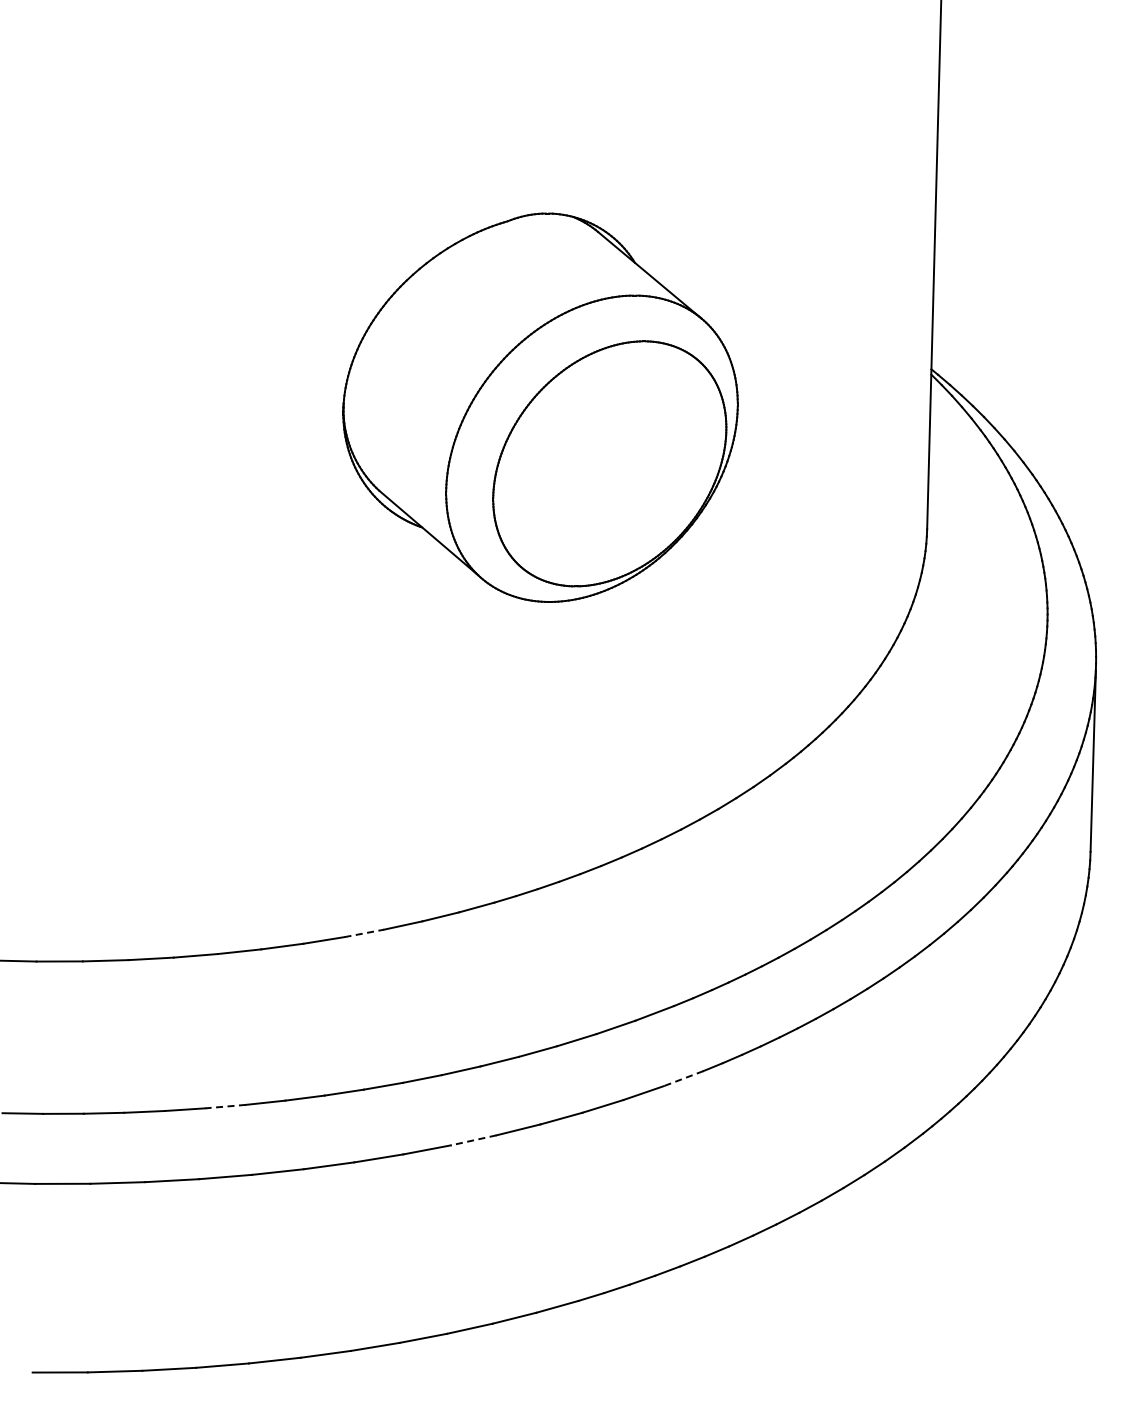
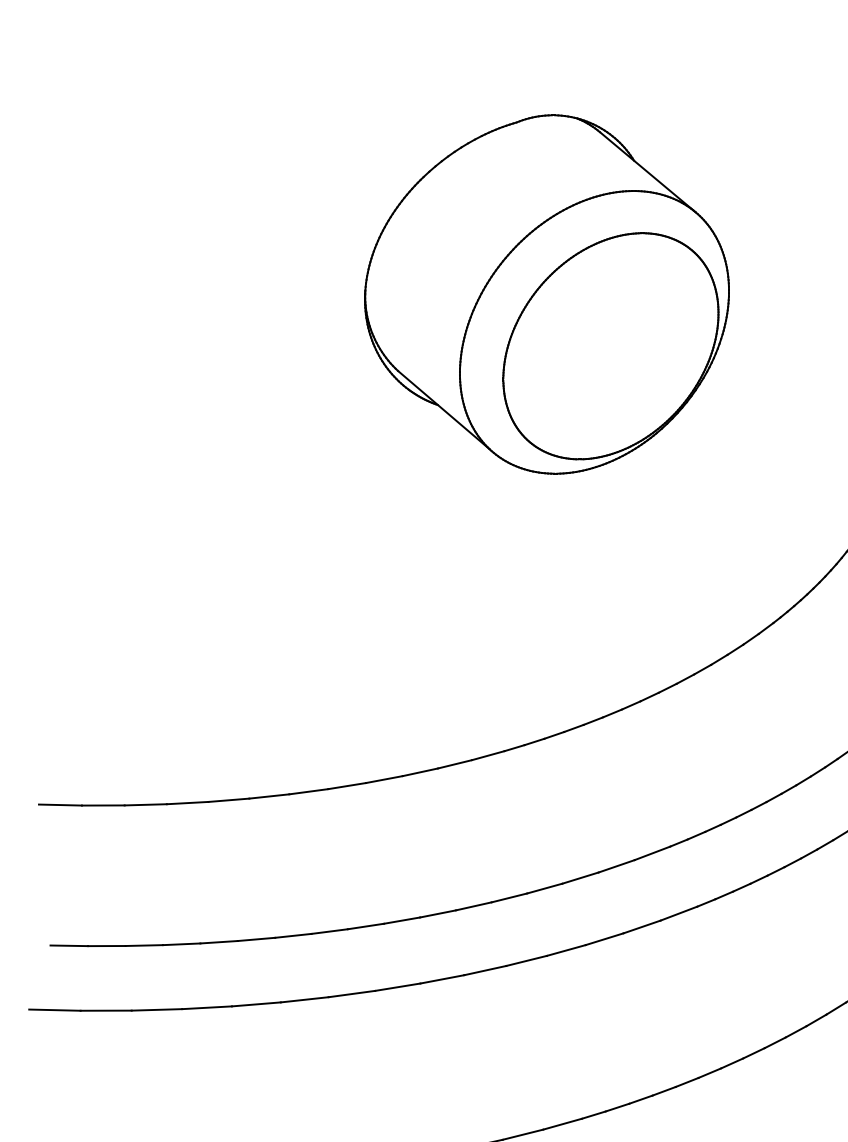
line: (364, 933) -> (384, 779), dashed -> solid
line: (683, 1078) -> (678, 913), dashed -> solid
line: (225, 1106) -> (256, 939), dashed -> solid
line: (473, 1140) -> (485, 970), dashed -> solid

